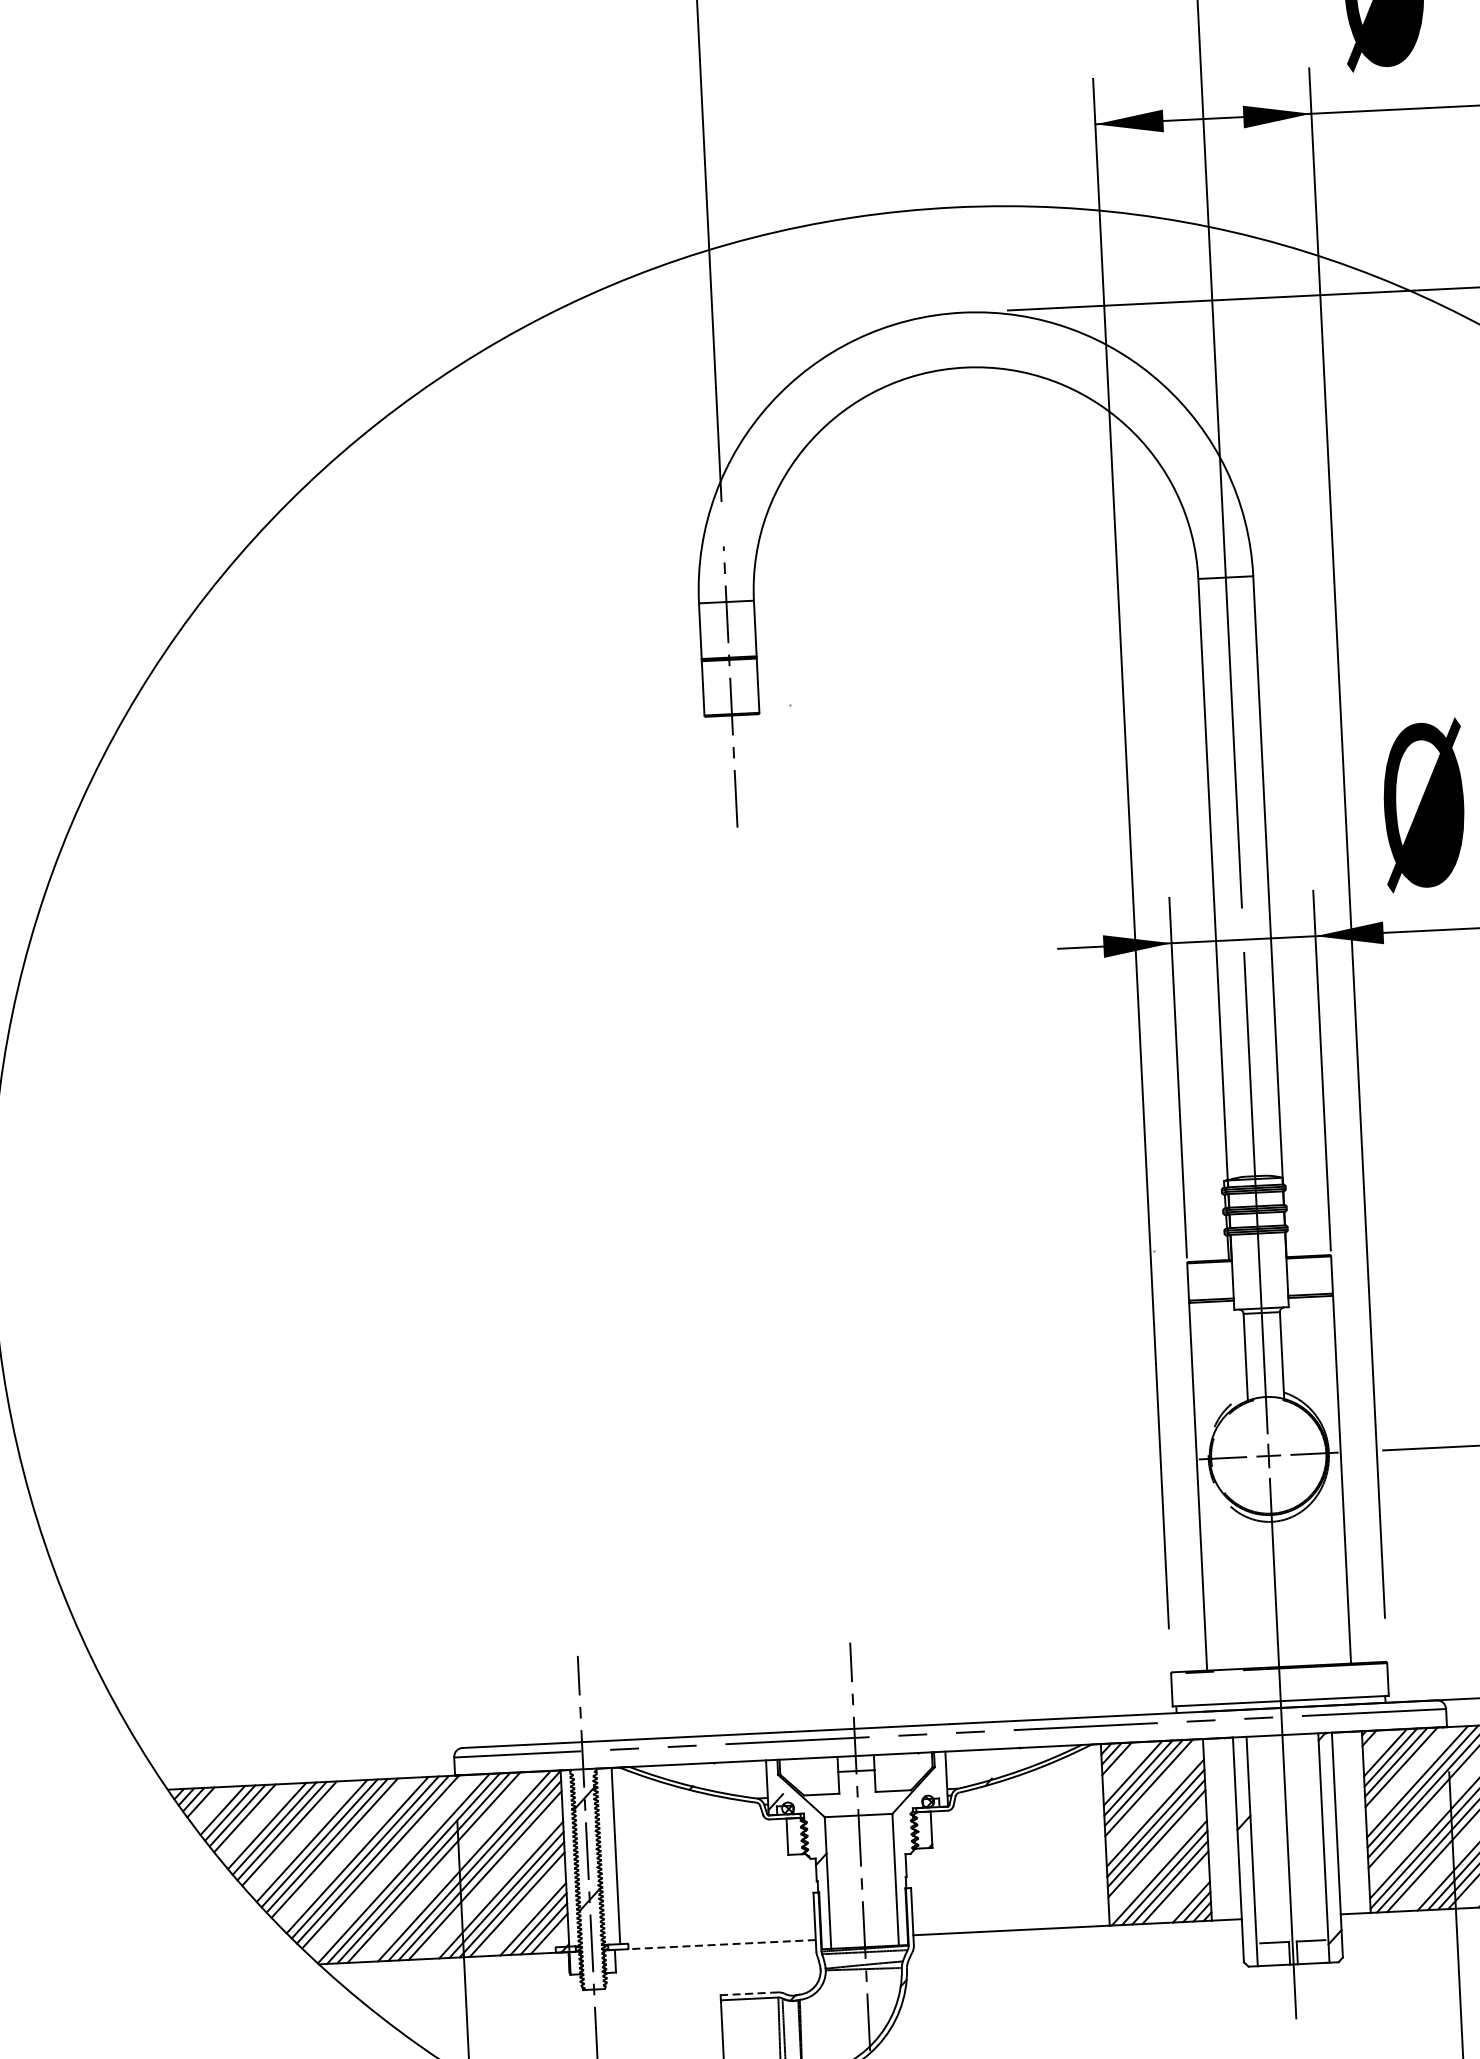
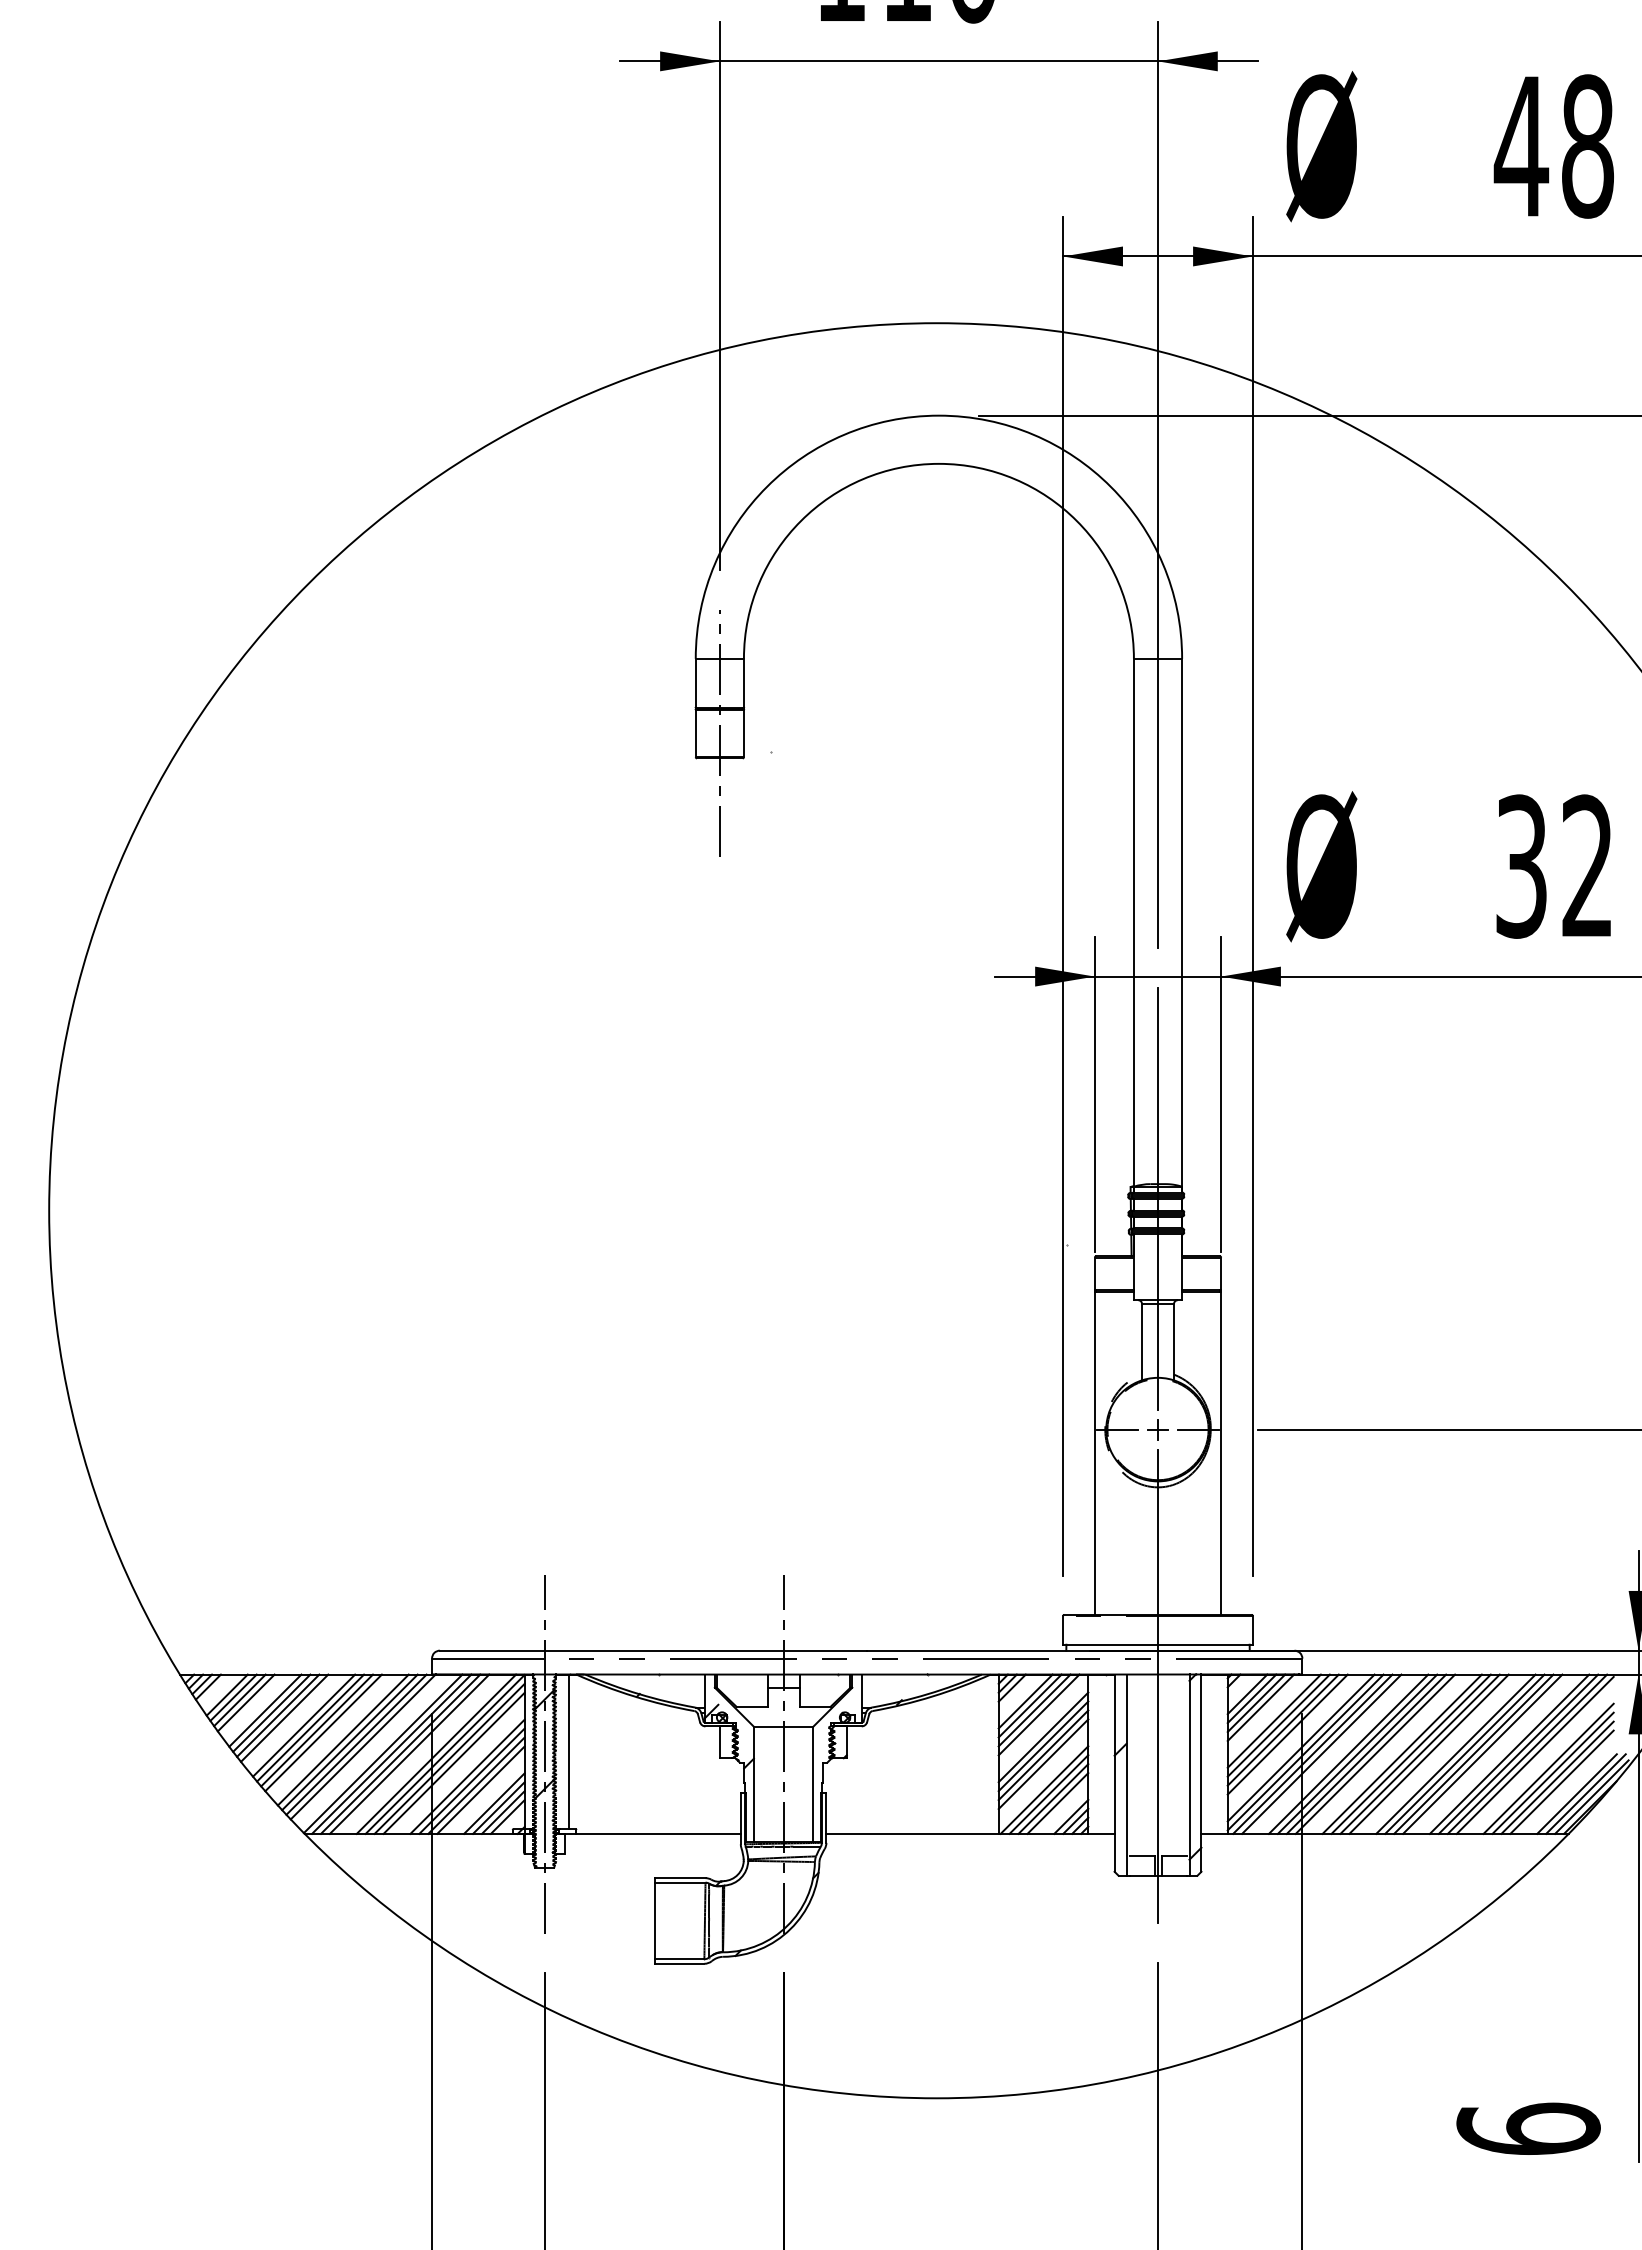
line: (722, 1944) -> (658, 1833), dashed -> solid
line: (748, 1994) -> (679, 1878), dashed -> solid

